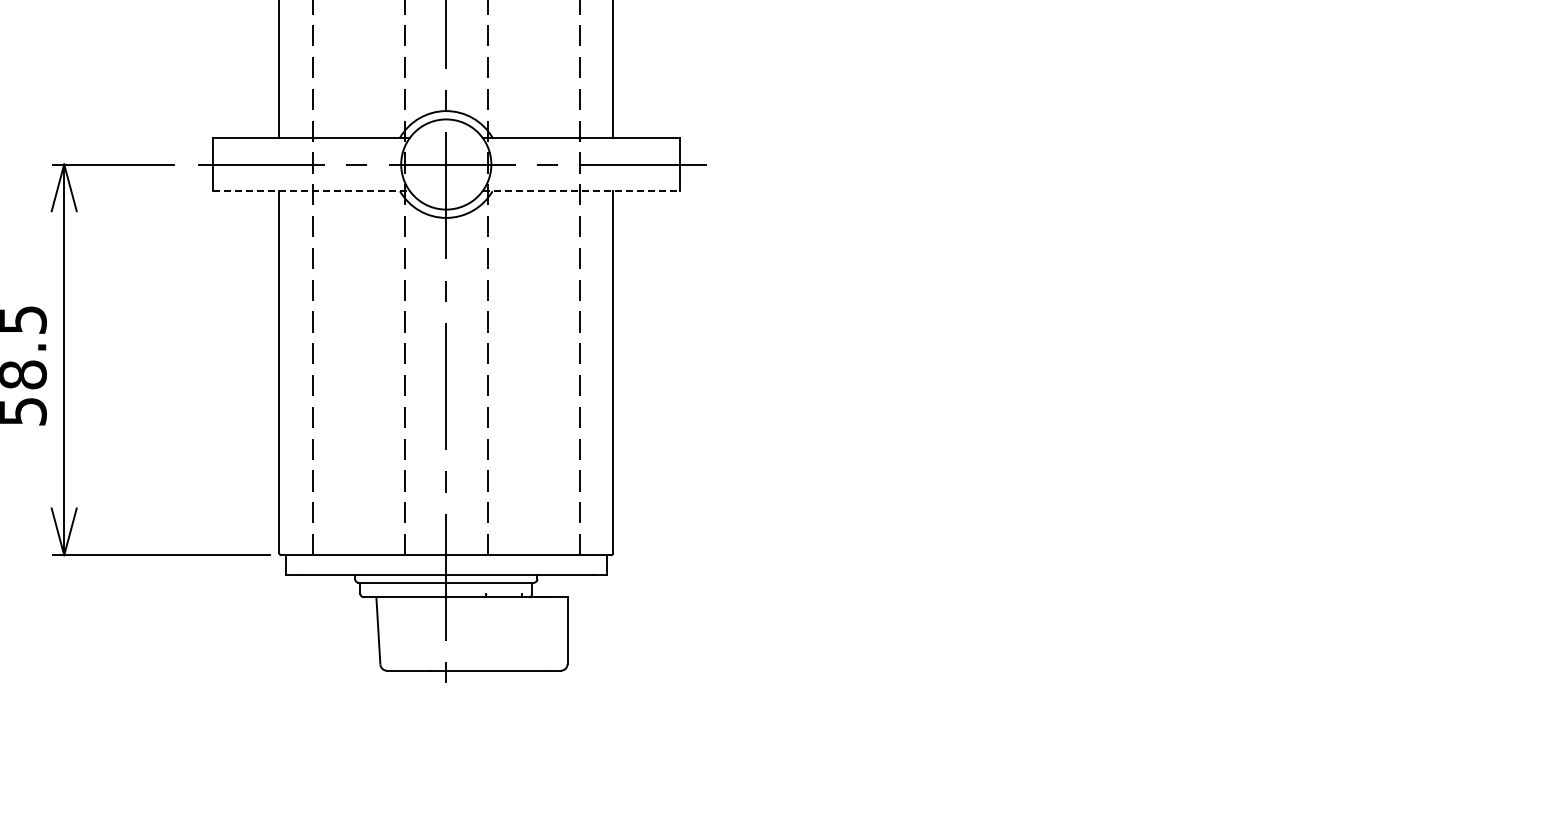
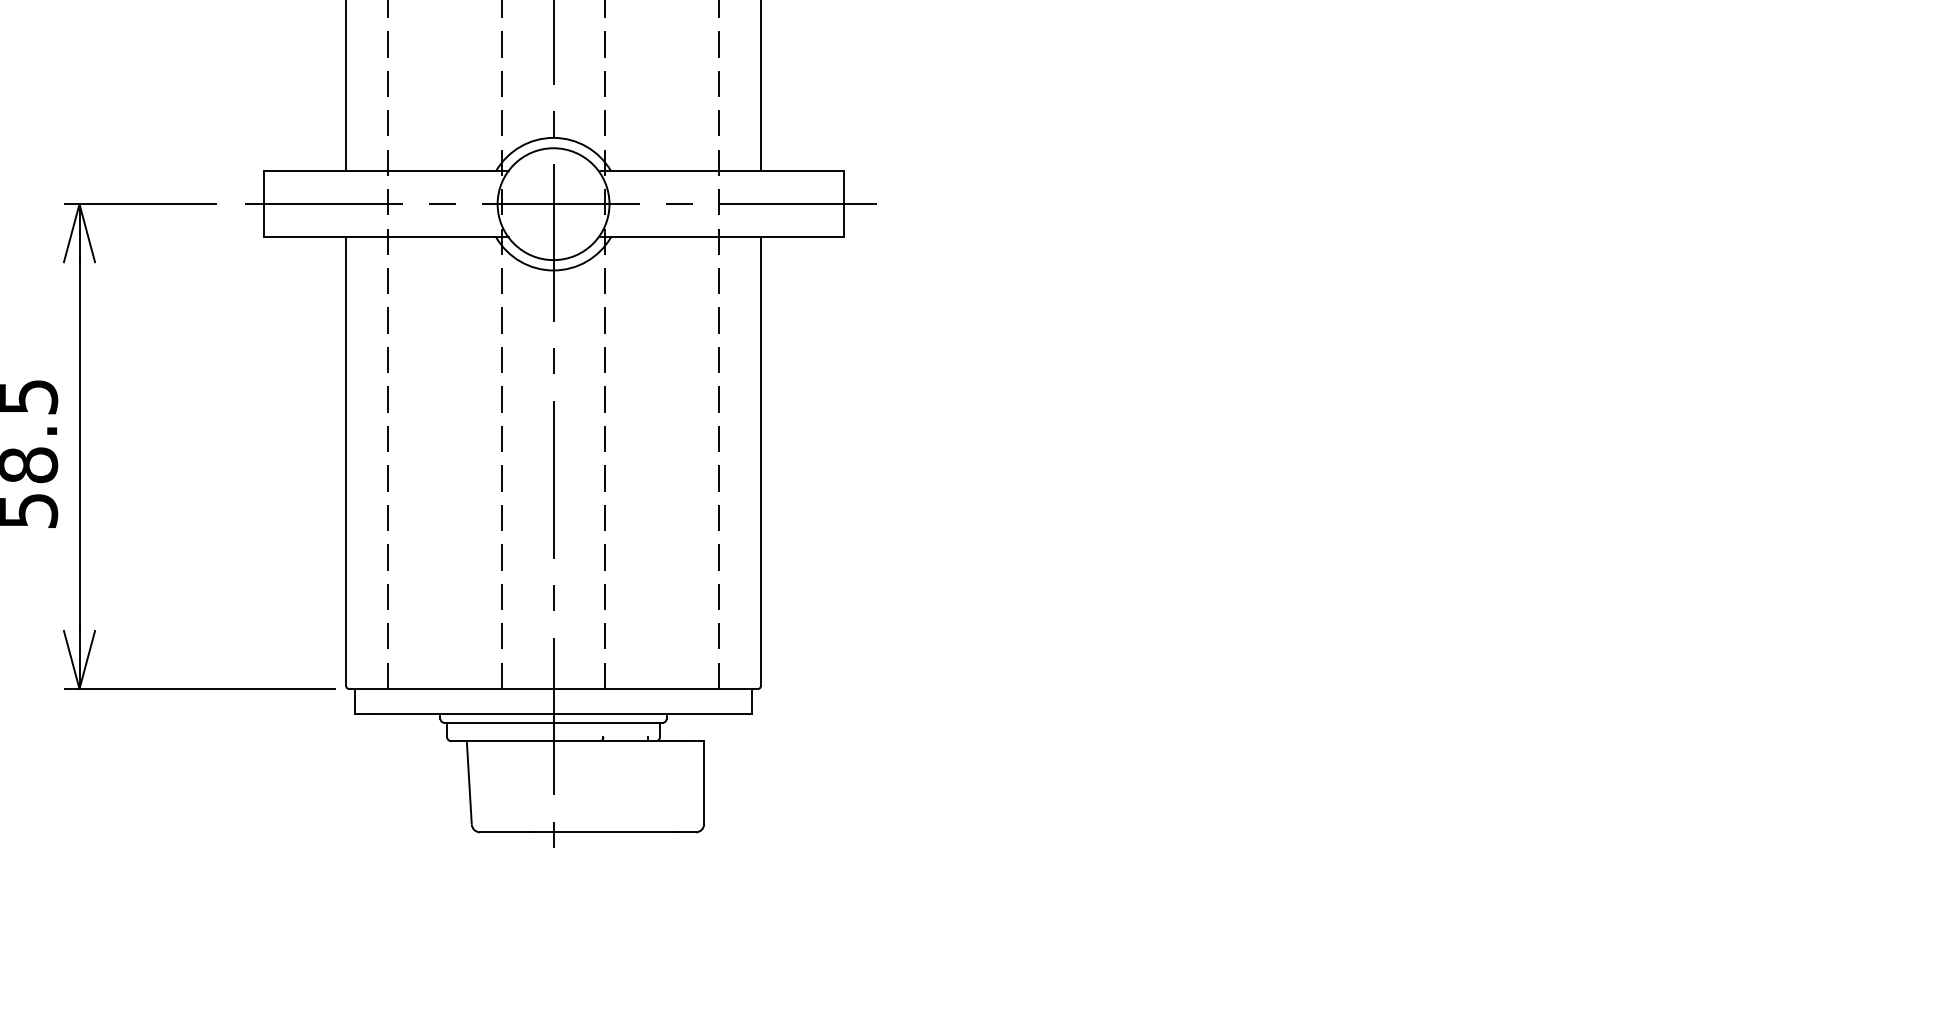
line: (311, 191) -> (386, 237), dashed -> solid
line: (581, 191) -> (721, 237), dashed -> solid

